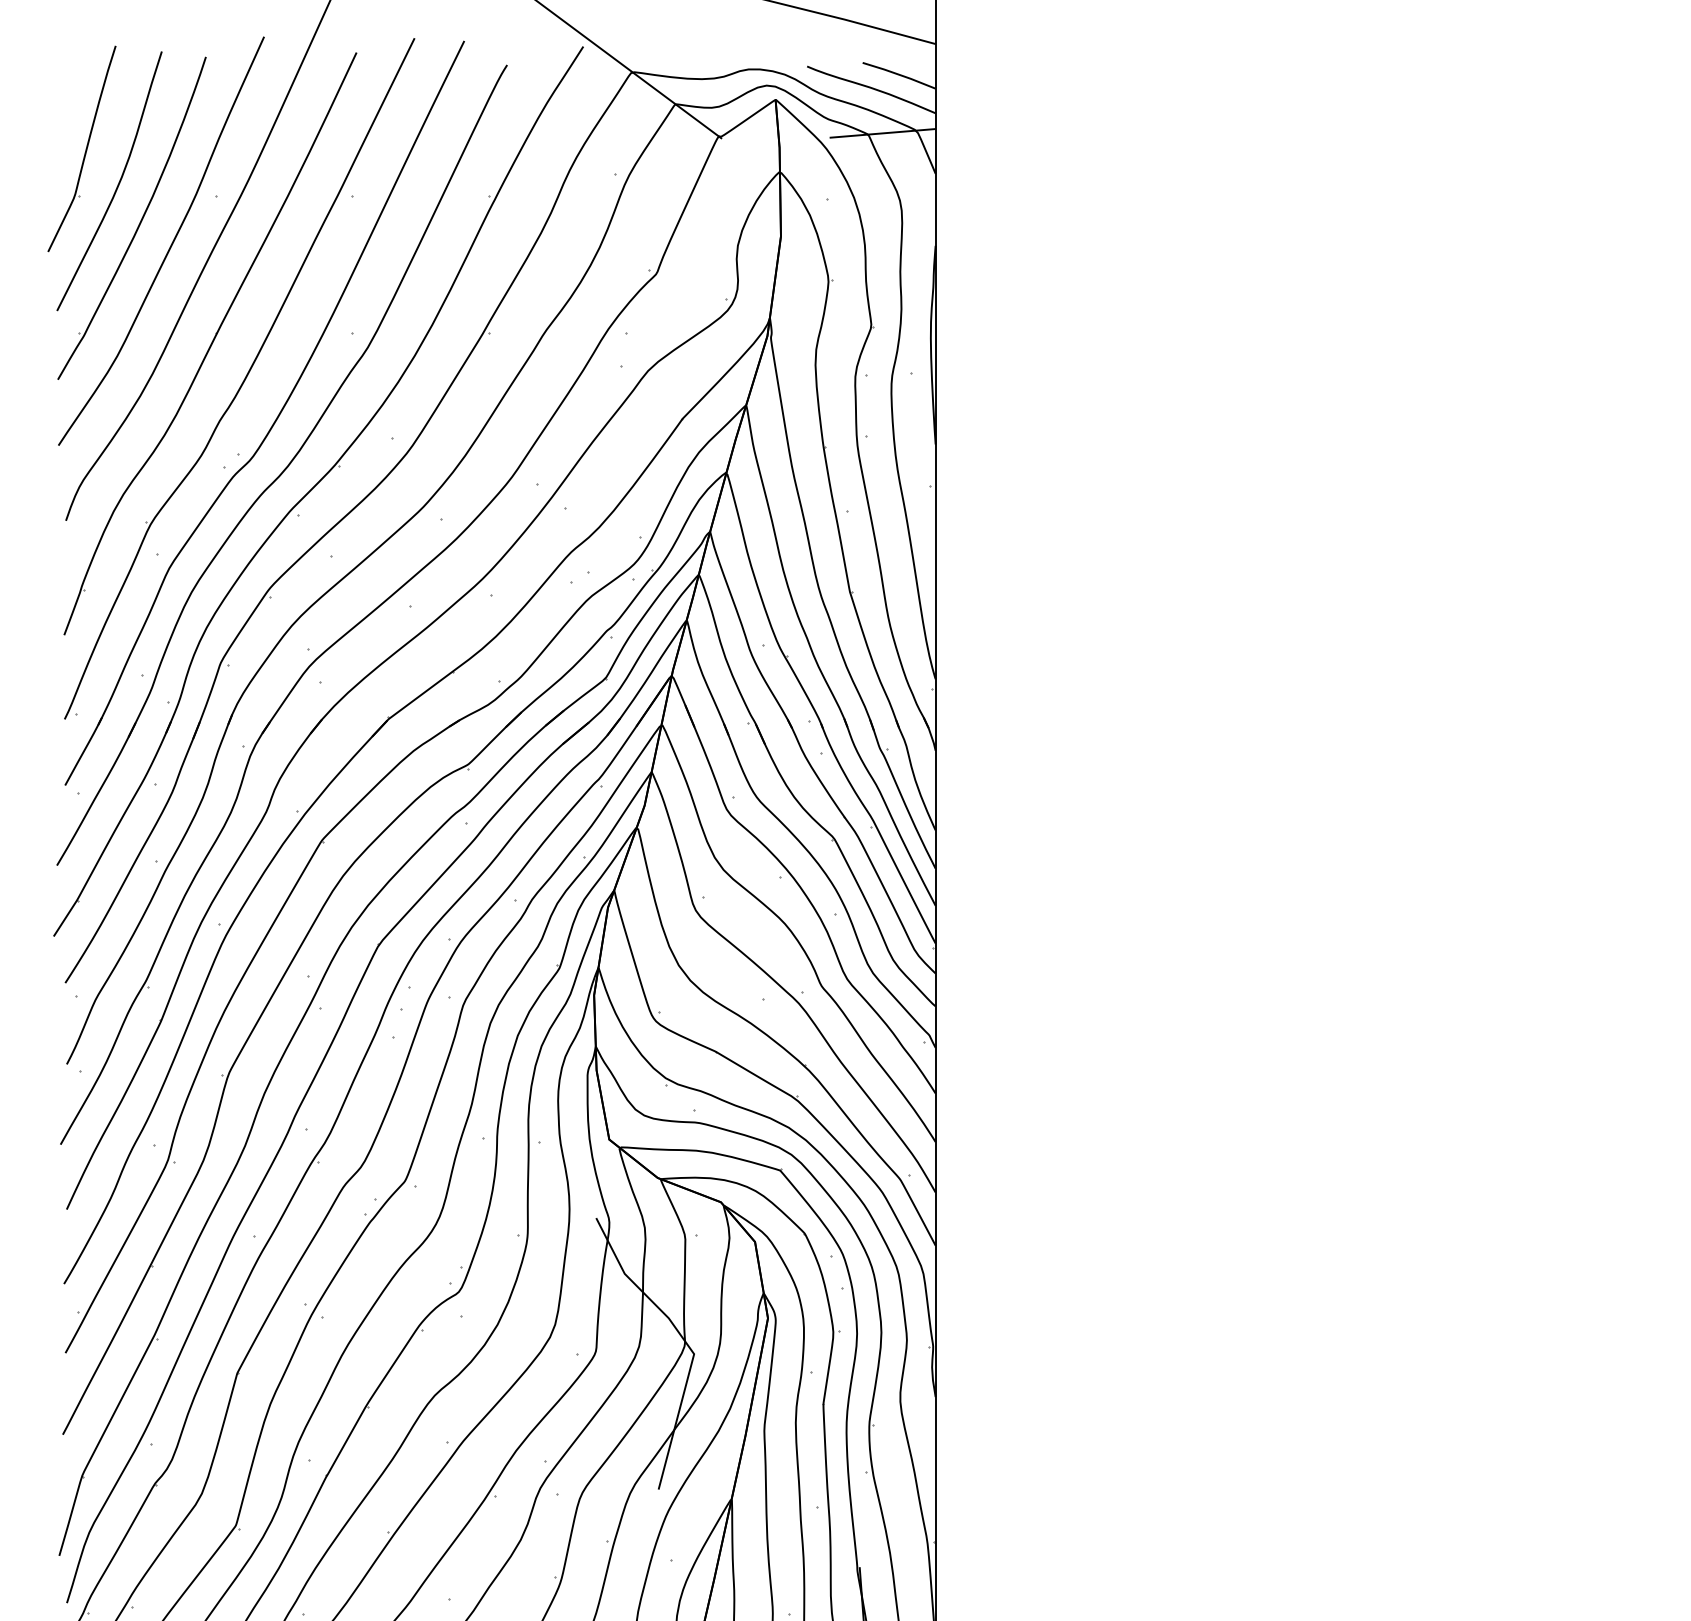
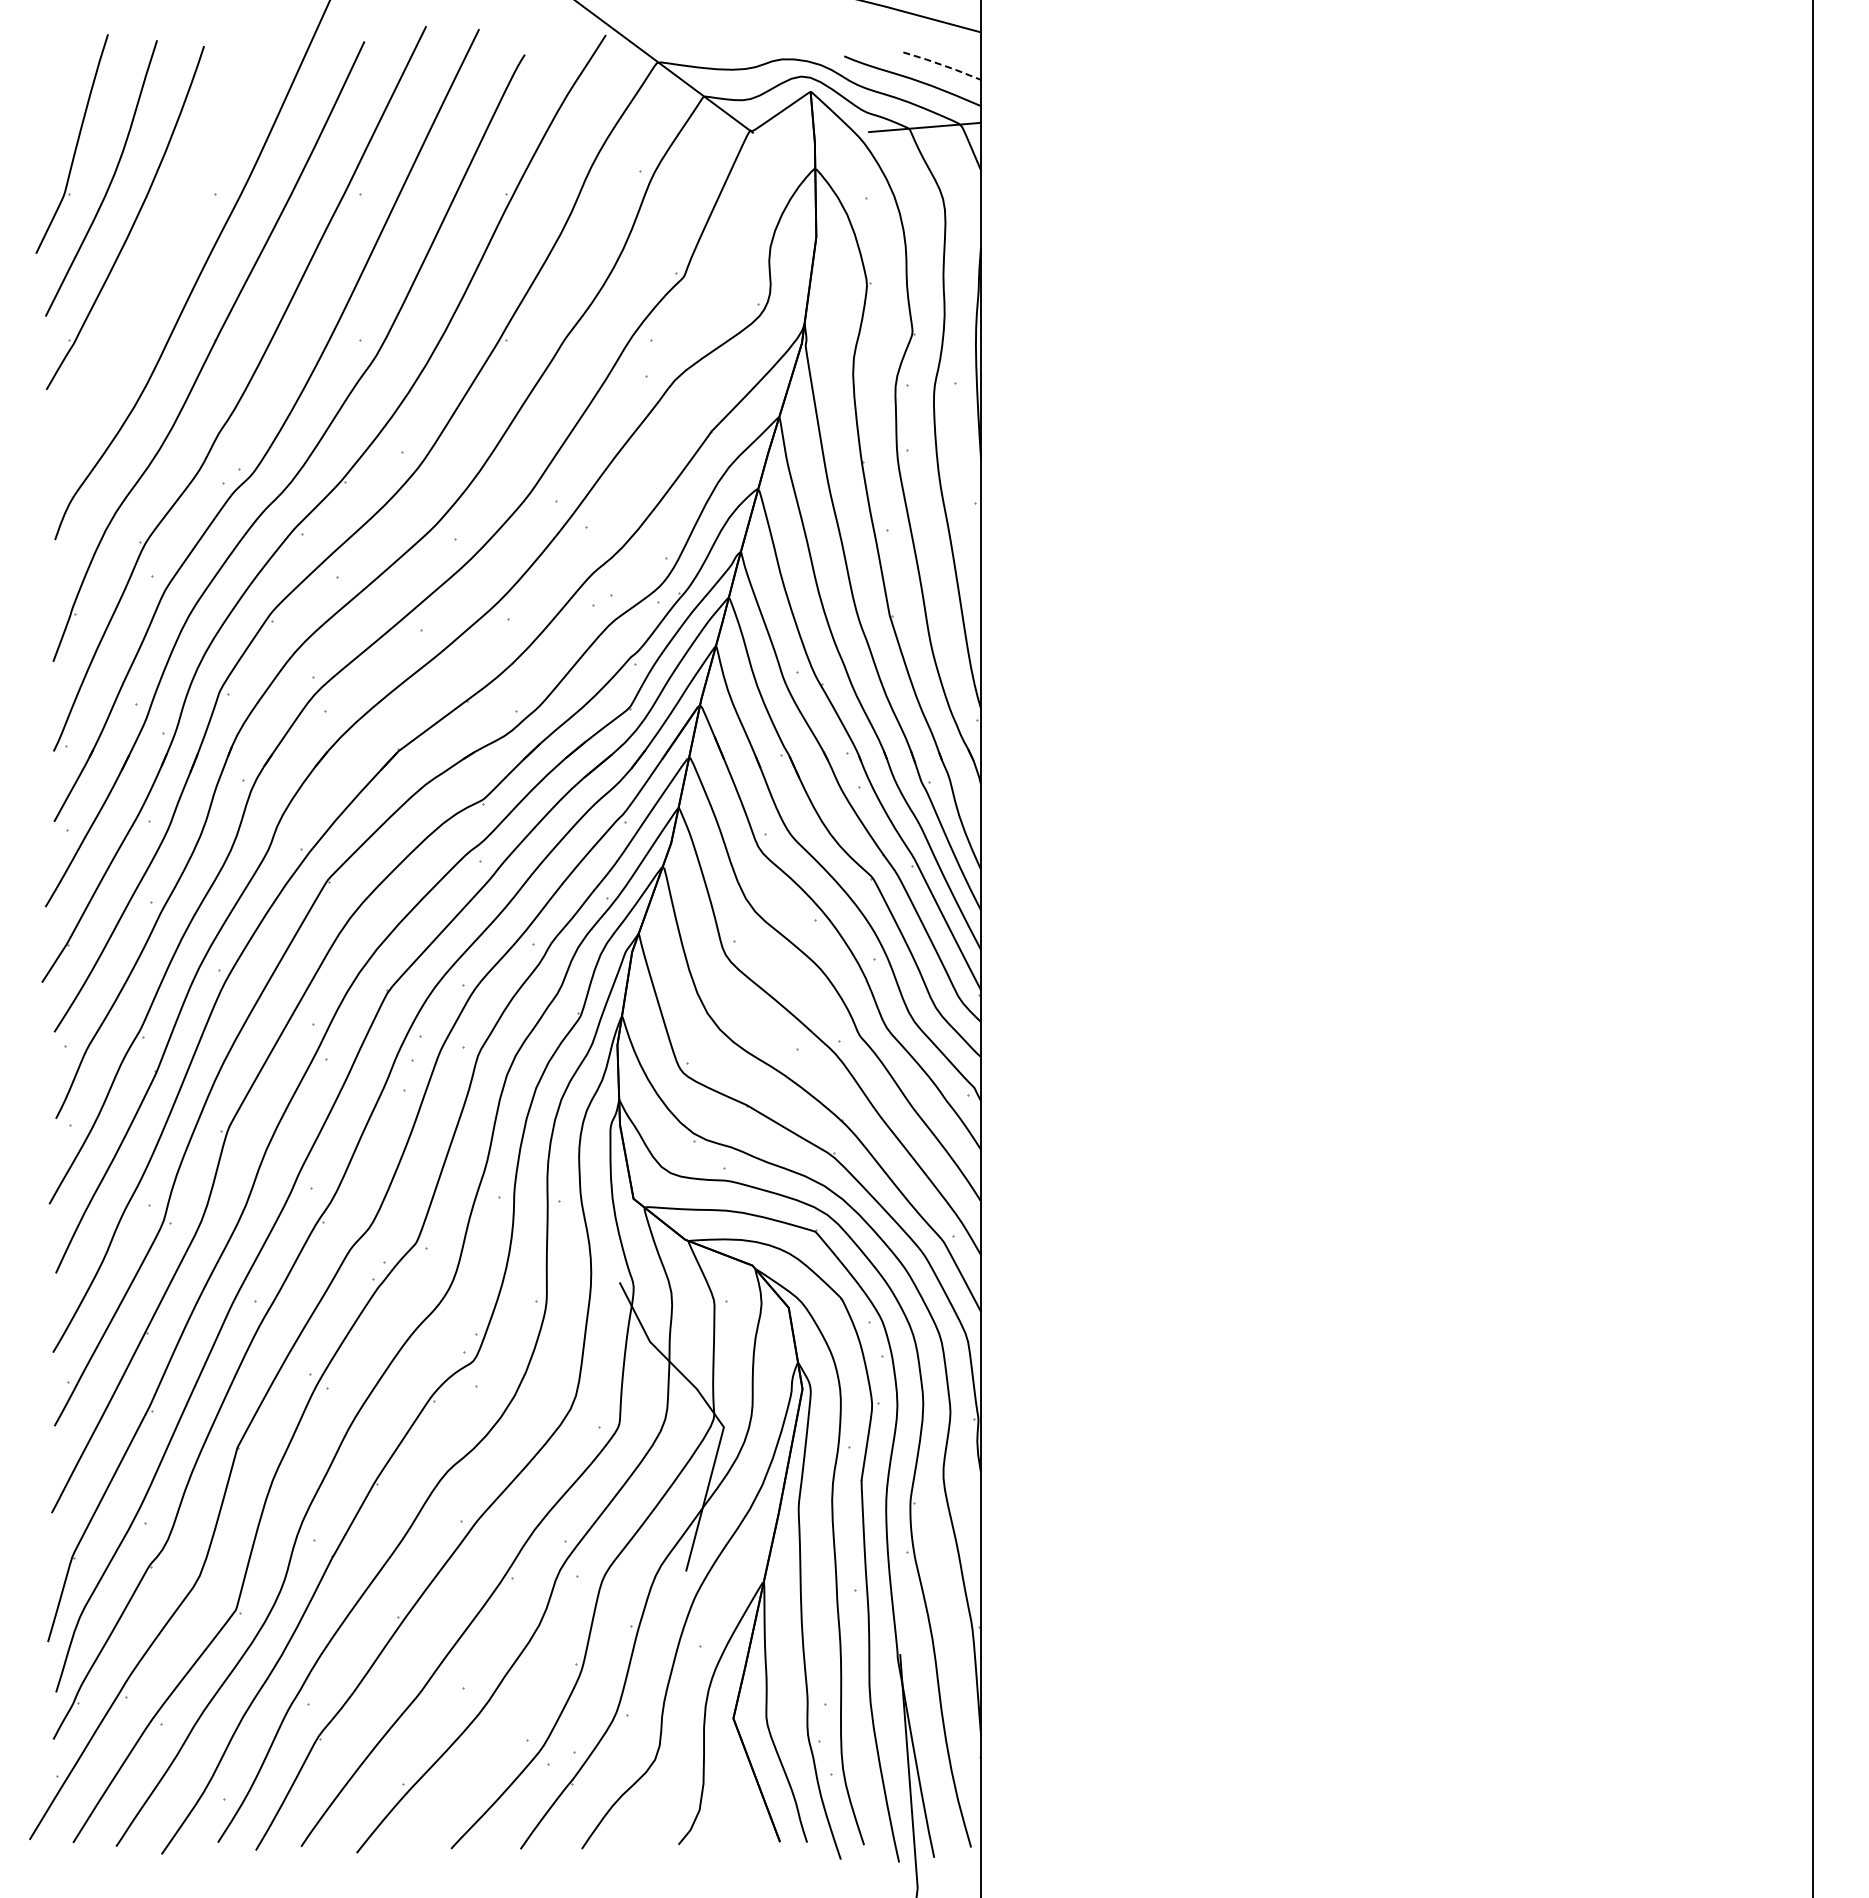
line: (899, 75) -> (942, 65), solid -> dashed
curve: (170, 245) -> (166, 246), removed

